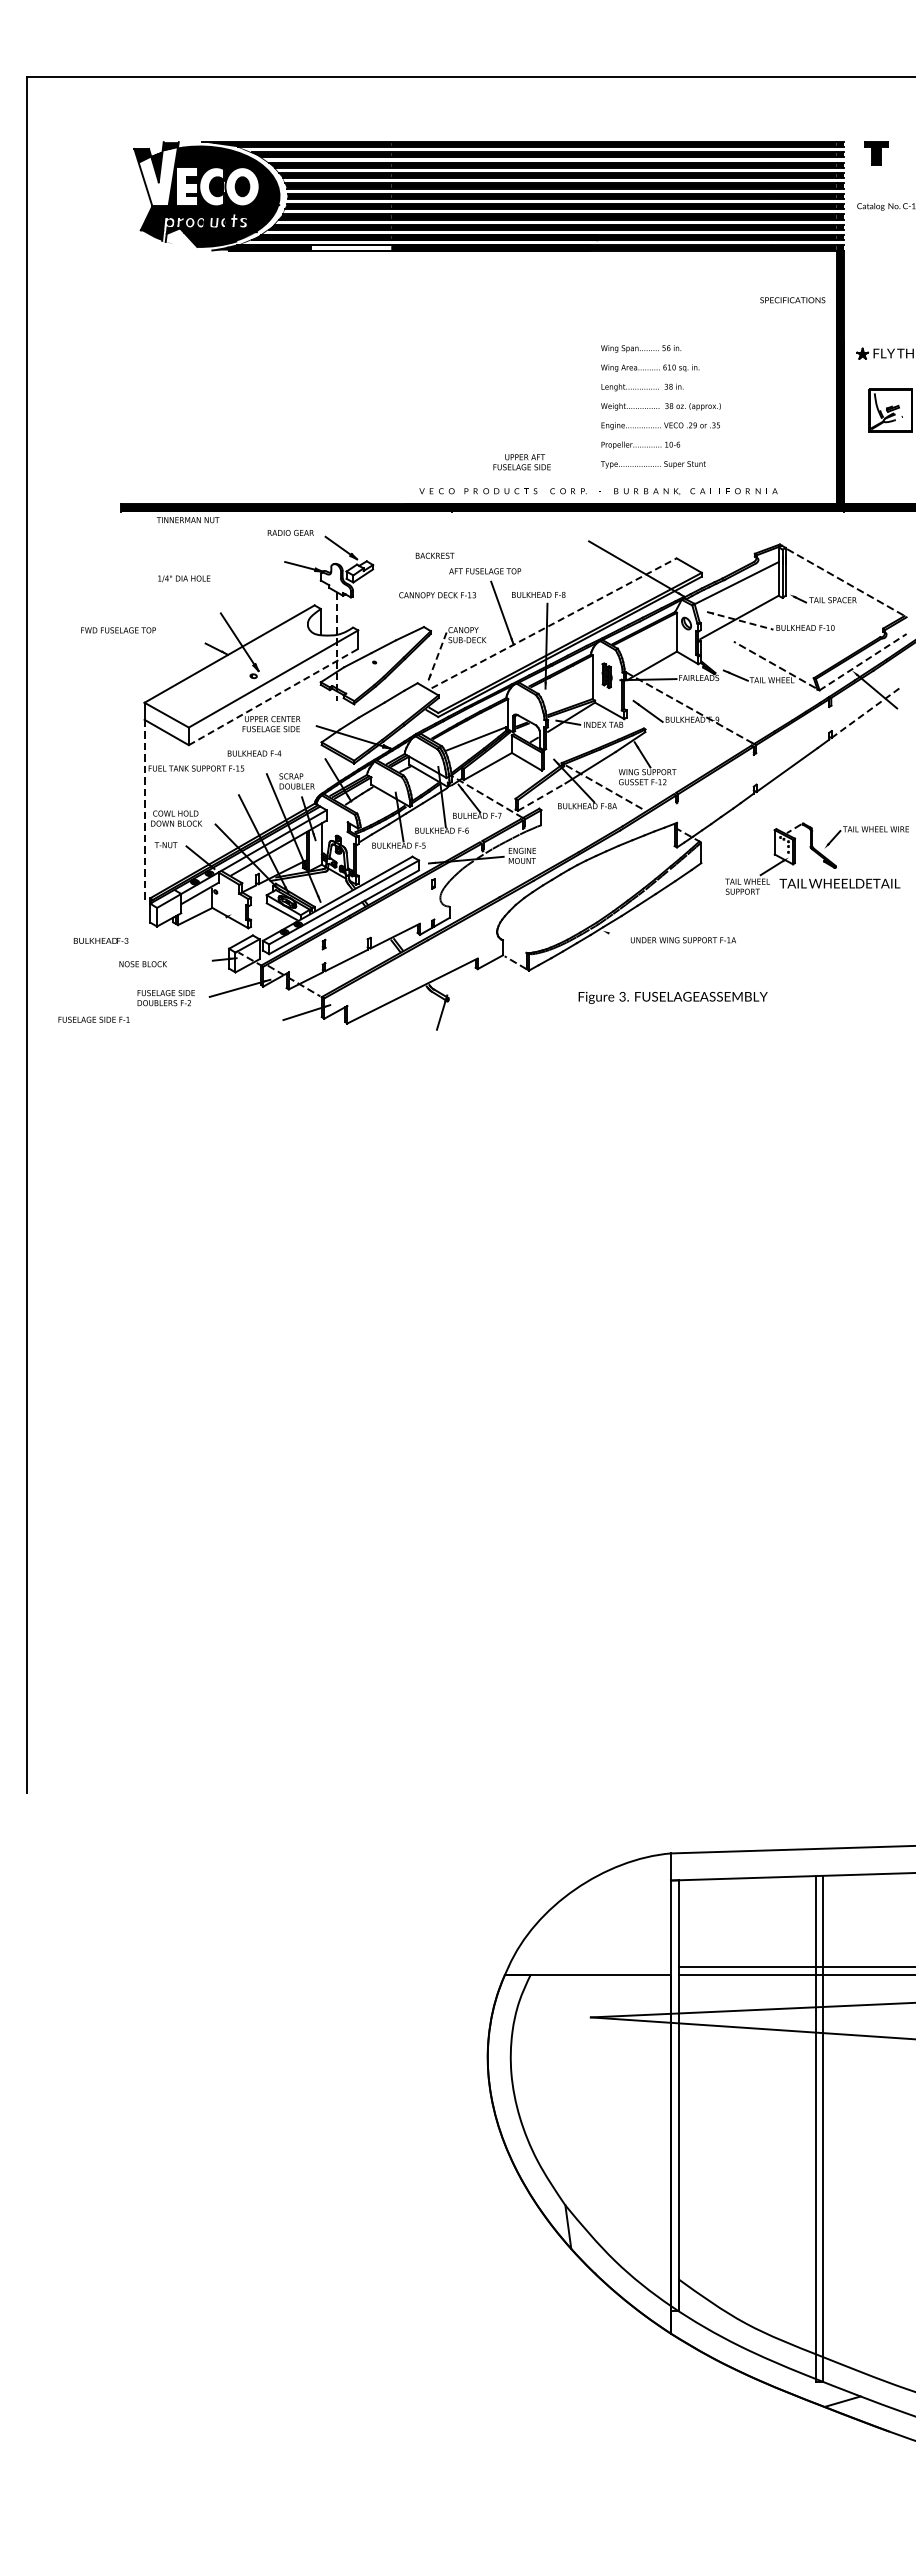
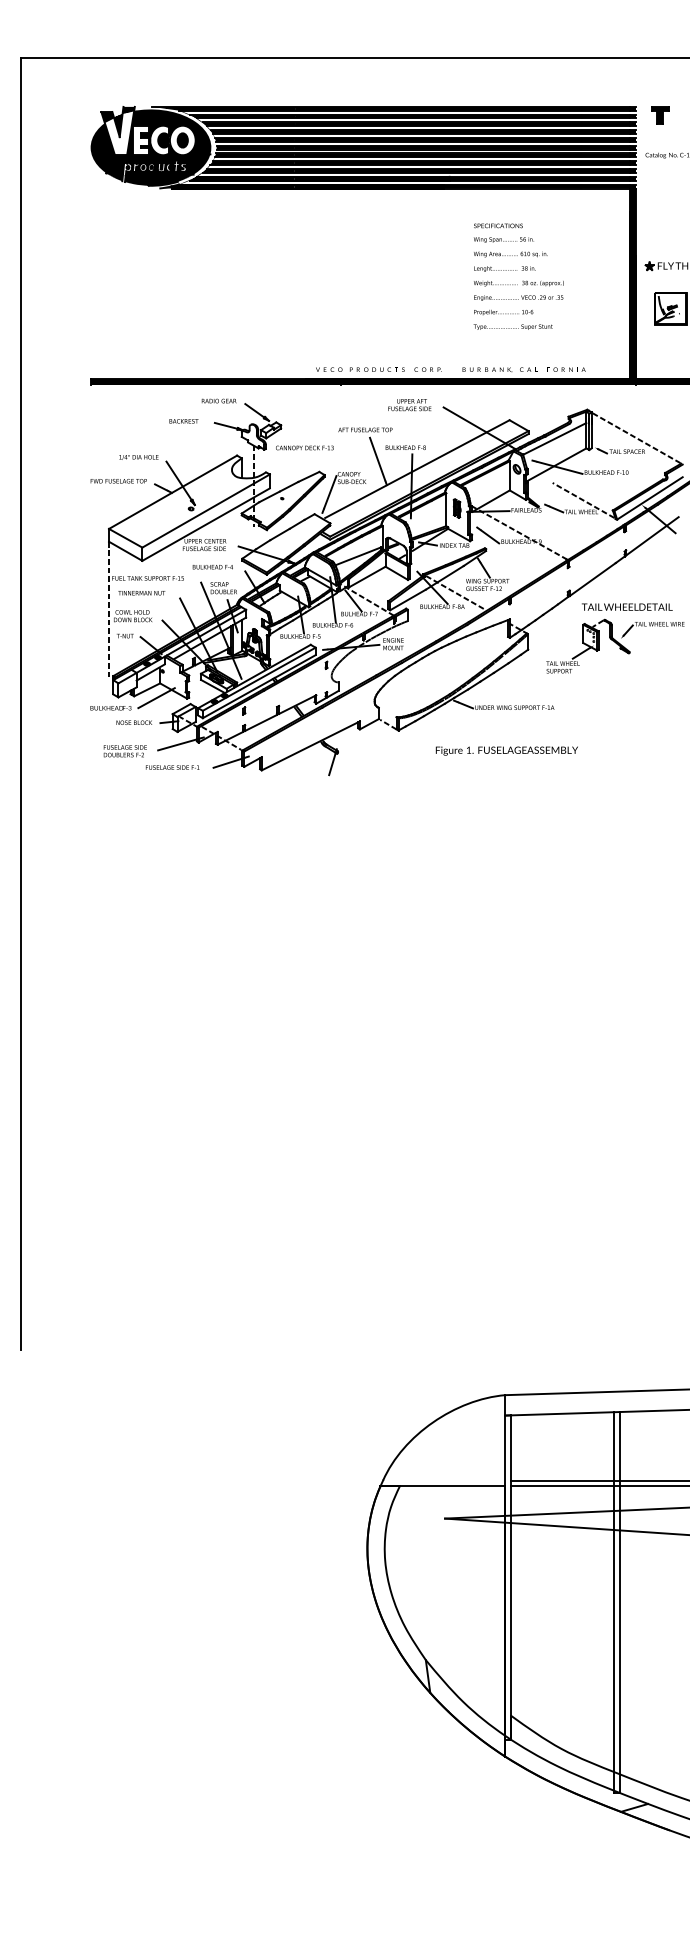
fill: (137, 196) -> (103, 147), added
fill: (181, 237) -> (136, 178), added
fill: (350, 247) -> (264, 186), added
text: (792, 300) -> (498, 226), moved
text: (660, 406) -> (518, 283), moved
text: (521, 462) -> (409, 405), moved
text: (187, 520) -> (141, 593), moved
text: (434, 555) -> (183, 421), moved
text: (184, 578) -> (139, 457), moved
text: (437, 595) -> (304, 448), moved
line: (740, 620) -> (557, 467), dashed -> solid
line: (554, 623) -> (417, 469), dashed -> solid
text: (118, 630) -> (118, 481), moved
line: (437, 657) -> (329, 494), dashed -> solid
line: (863, 662) -> (650, 498), dashed -> solid
line: (273, 696) -> (206, 524), dashed -> solid
line: (866, 712) -> (652, 536), dashed -> solid
text: (254, 753) -> (212, 567), moved
line: (542, 796) -> (408, 599), dashed -> solid
text: (839, 883) -> (626, 607), moved
line: (207, 927) -> (156, 698), added
line: (615, 935) -> (463, 704), added
text: (100, 940) -> (110, 707), moved
text: (142, 964) -> (133, 722), moved
text: (622, 996) -> (468, 750), 3. -> 1.
text: (93, 1019) -> (172, 767), moved

